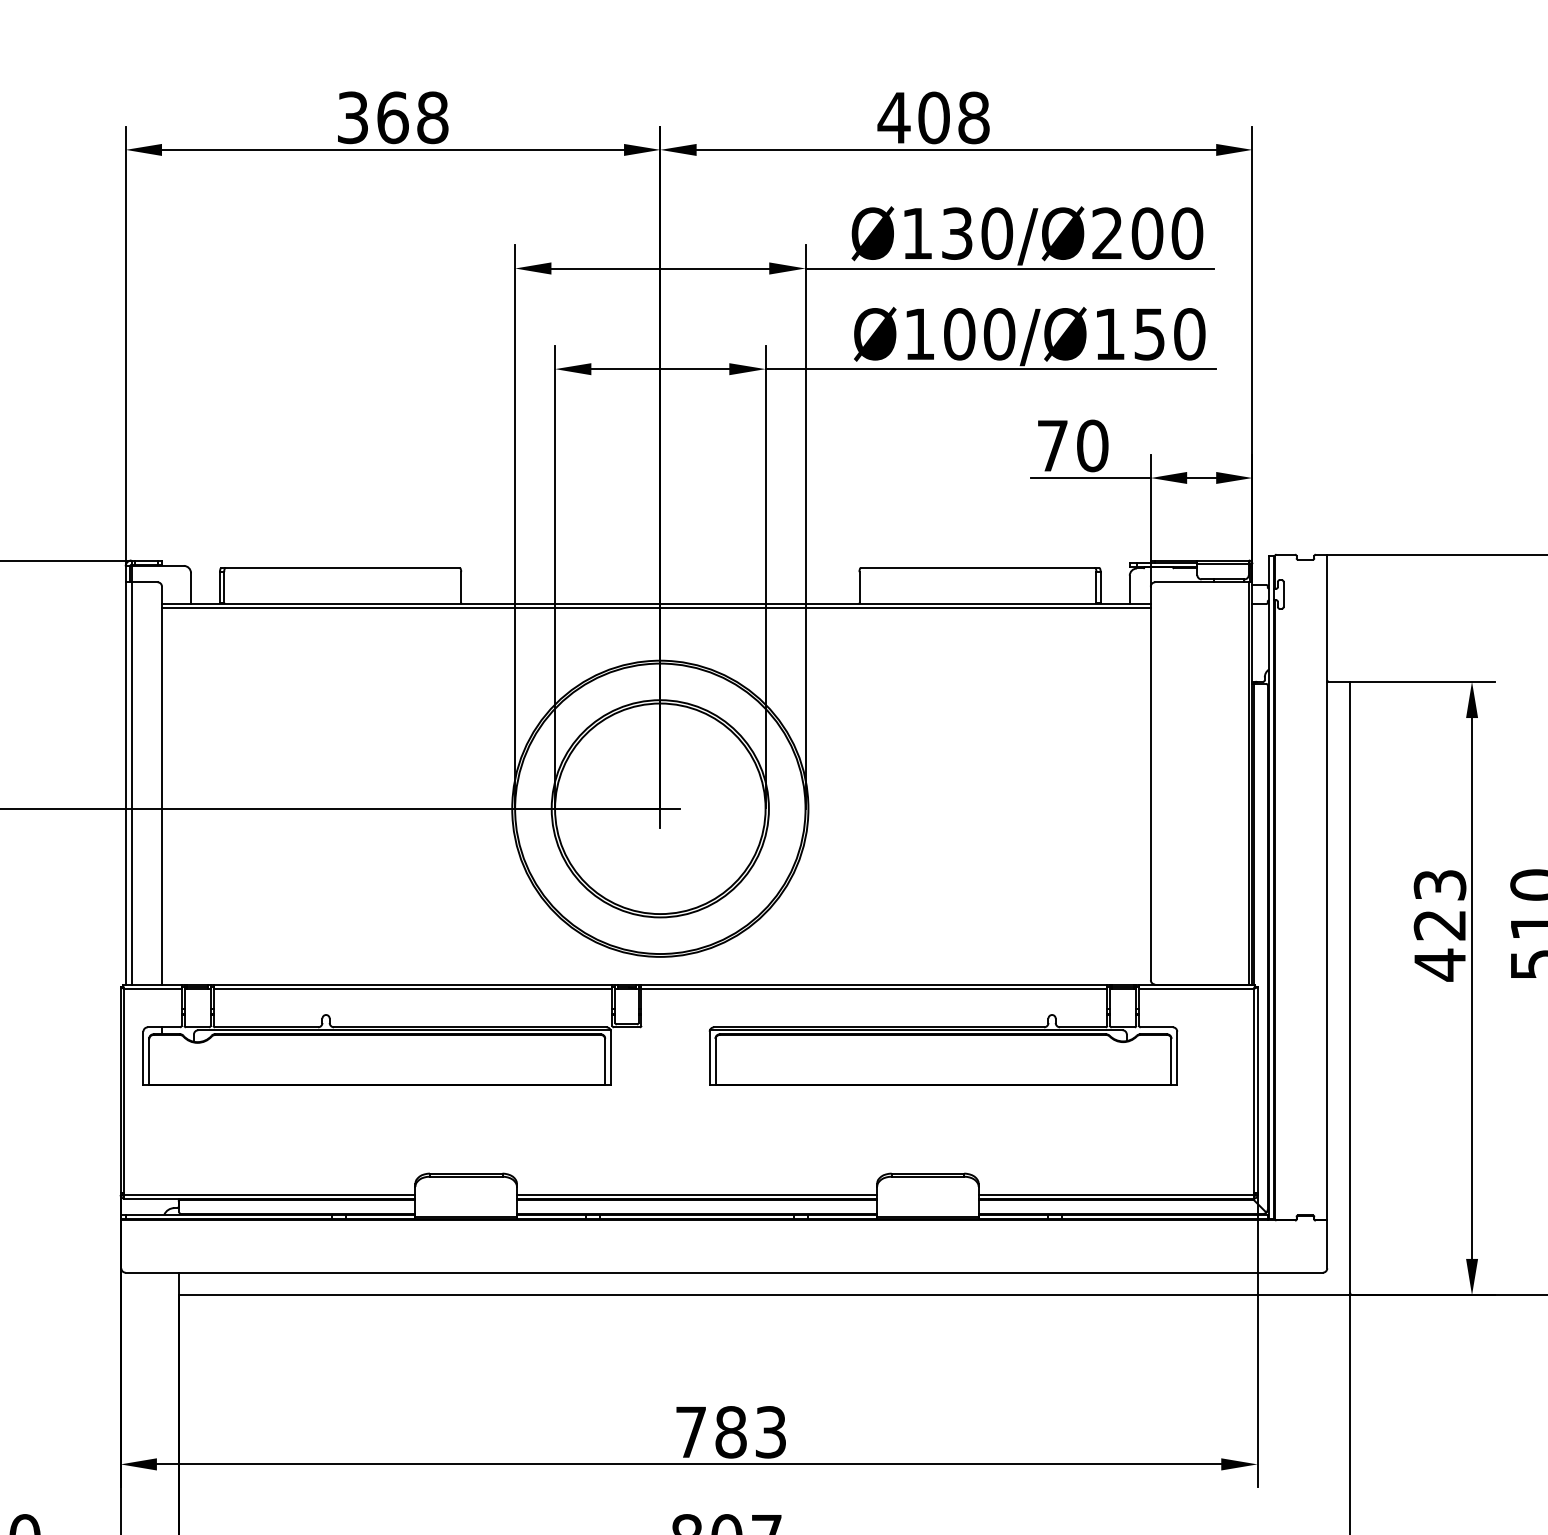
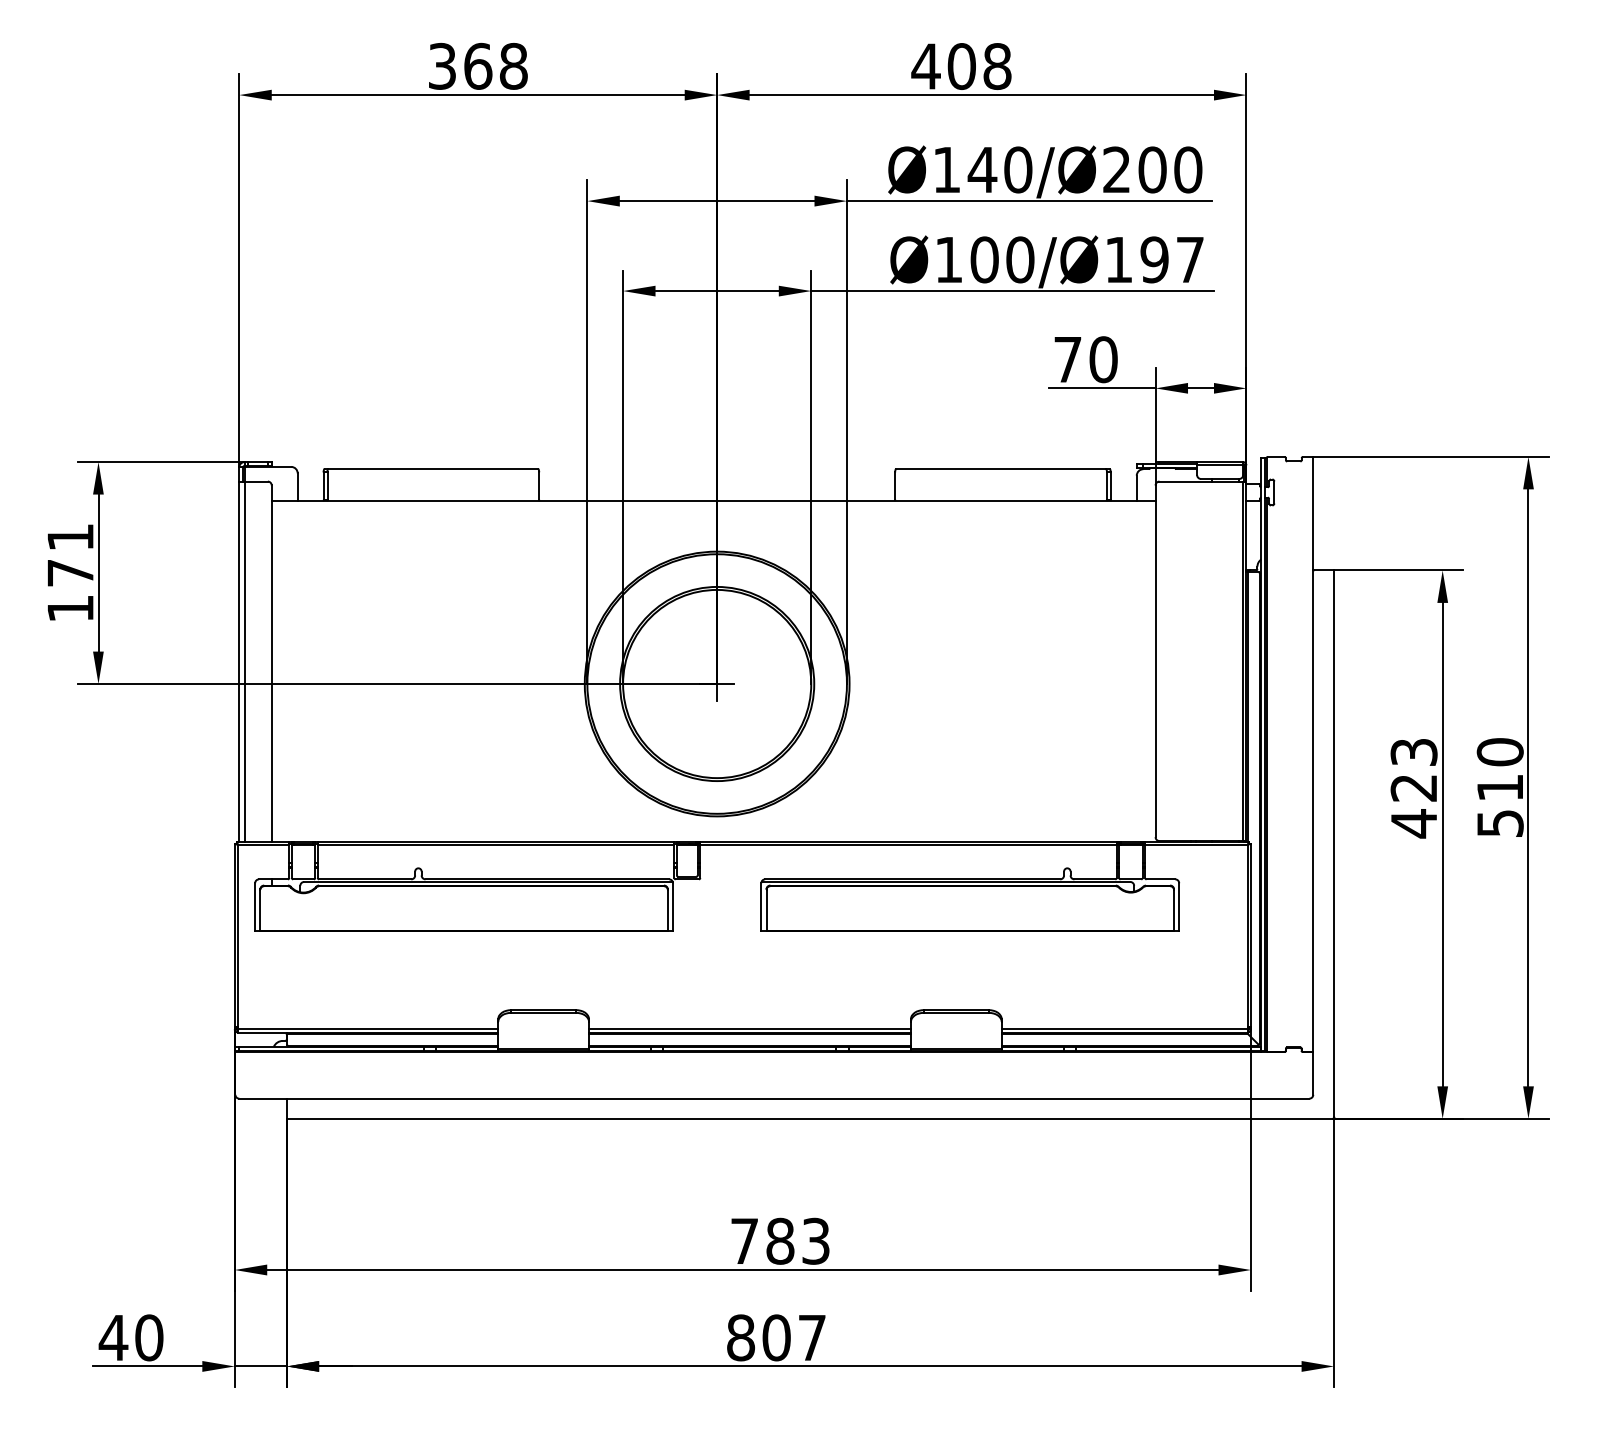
text: (957, 233) -> (982, 169), Ø130/Ø200 -> Ø140/Ø200
text: (1169, 333) -> (1172, 259), Ø100/Ø150 -> Ø100/Ø197
line: (656, 607) -> (713, 504), removed

